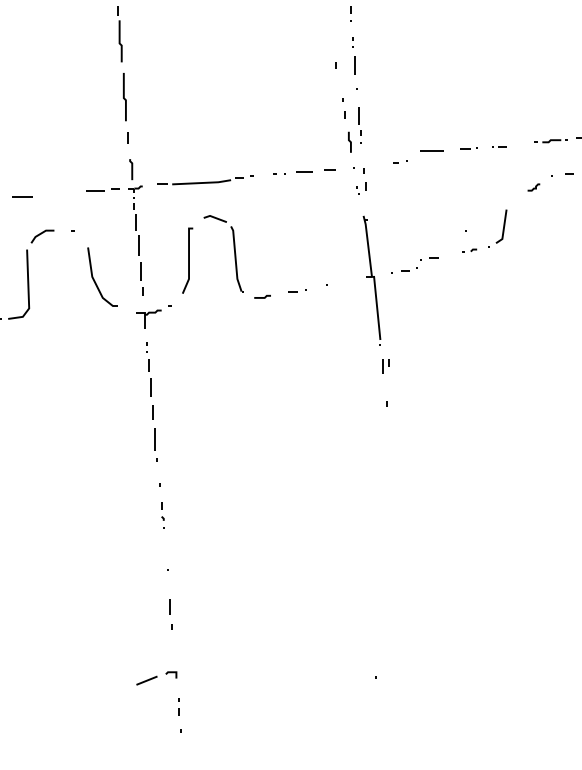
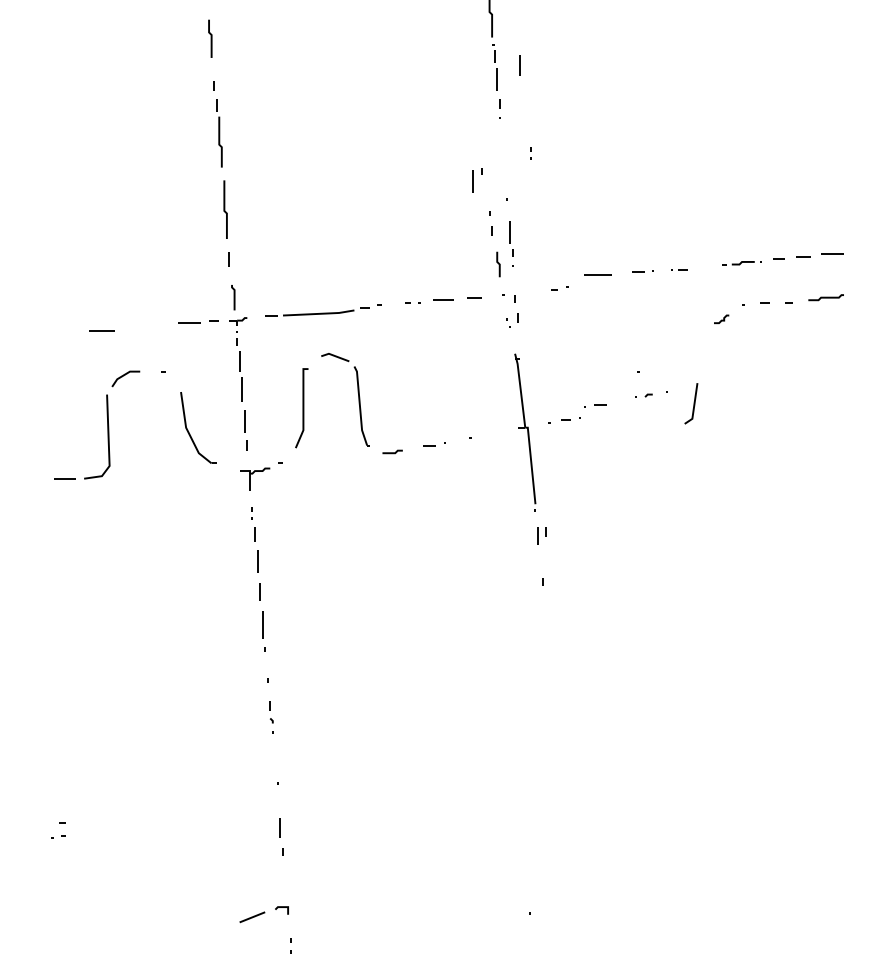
line: (352, 40) -> (530, 151), moved
line: (354, 65) -> (472, 181), moved
line: (503, 226) -> (693, 403), moved

